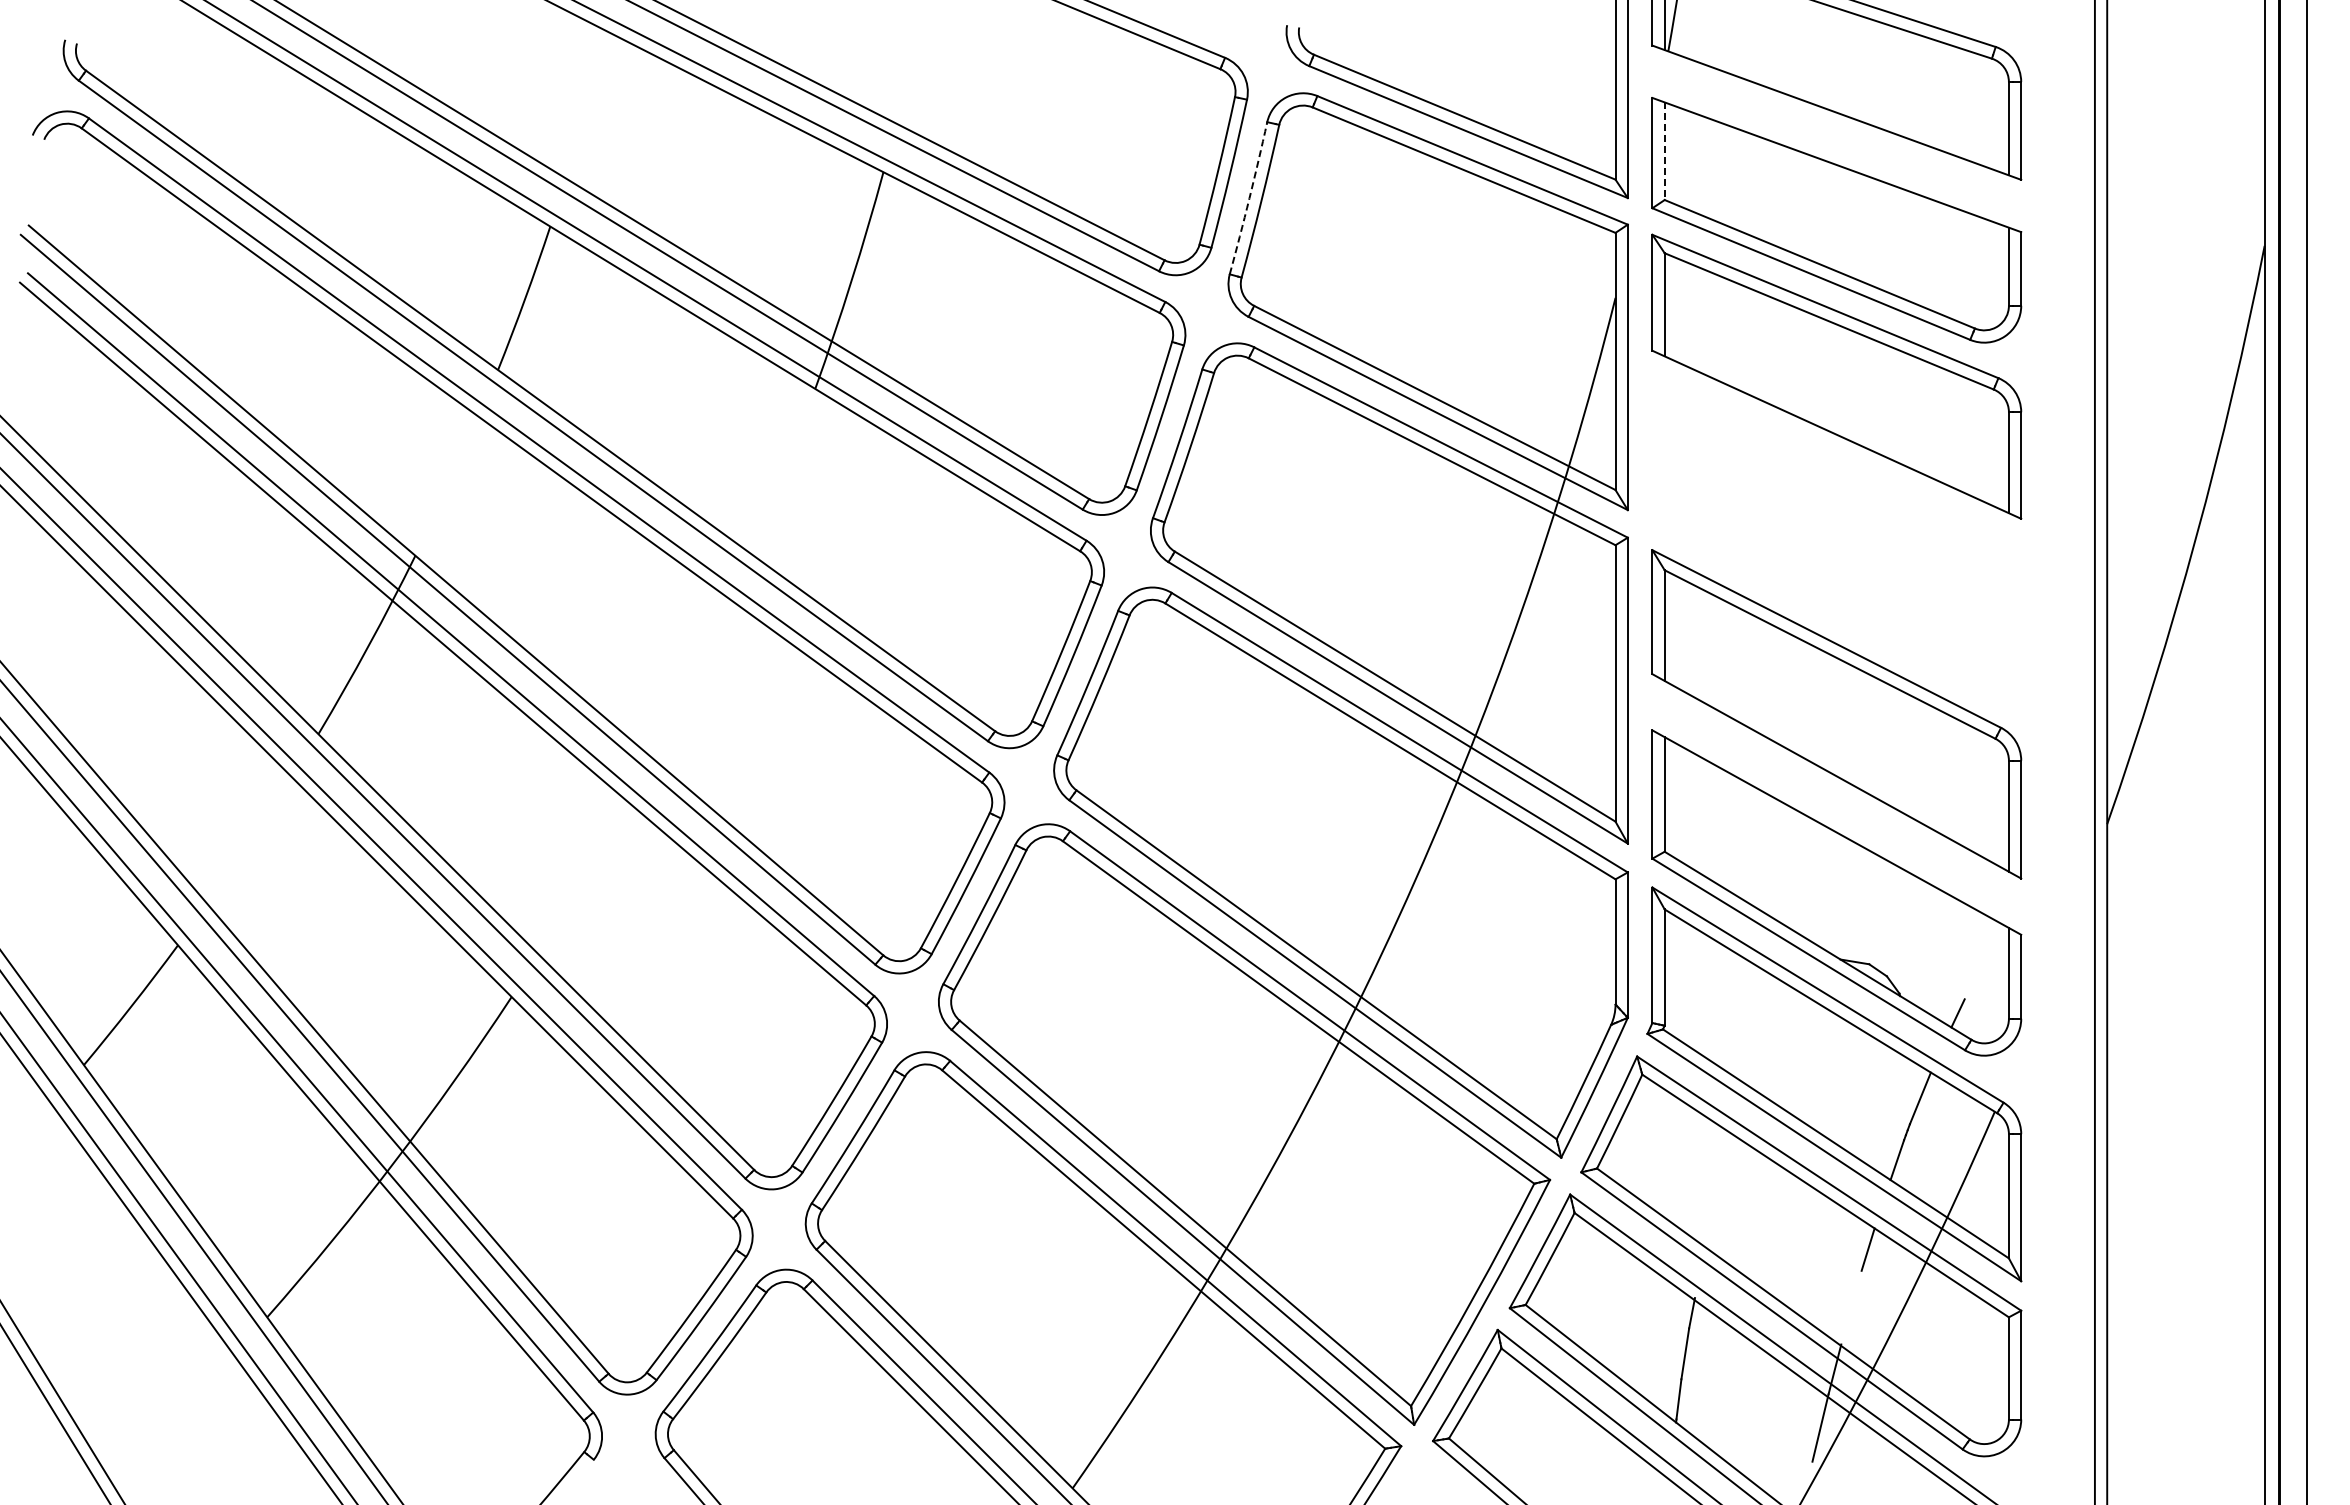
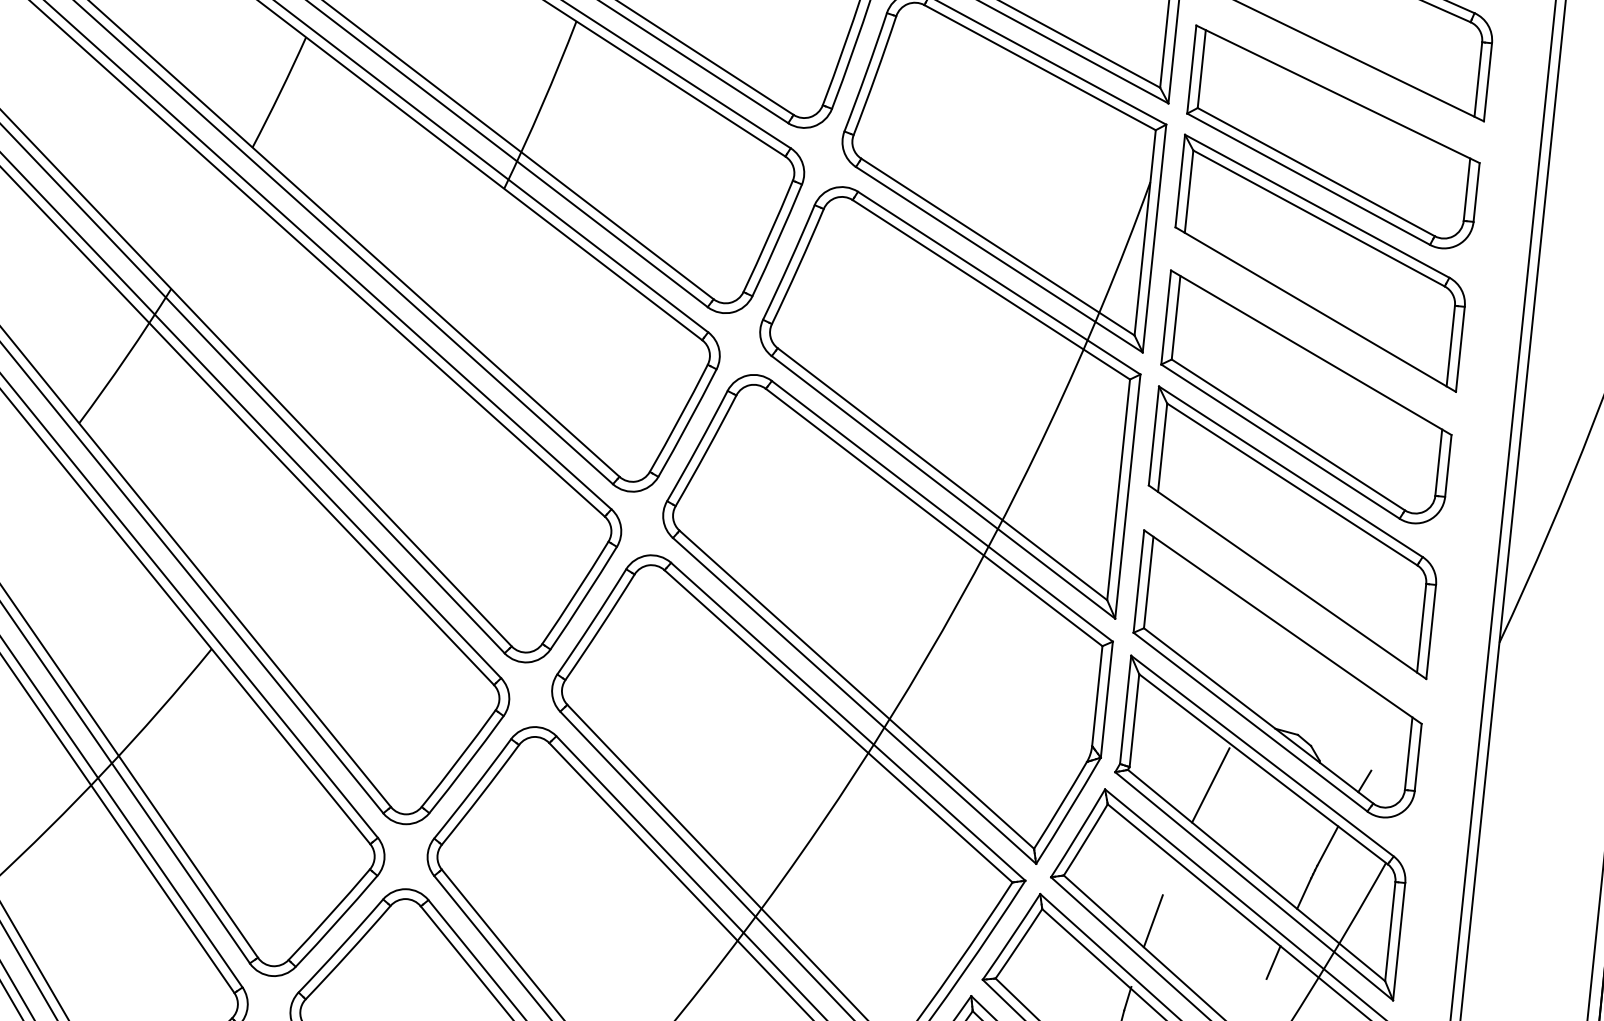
line: (1664, 151) -> (1201, 69), dashed -> solid
arc: (1249, 198) -> (866, 72), dashed -> solid
part: (1836, 545) -> (1306, 397), added
line: (1767, 1037) -> (1210, 784), added
line: (1713, 1213) -> (1153, 920), added

